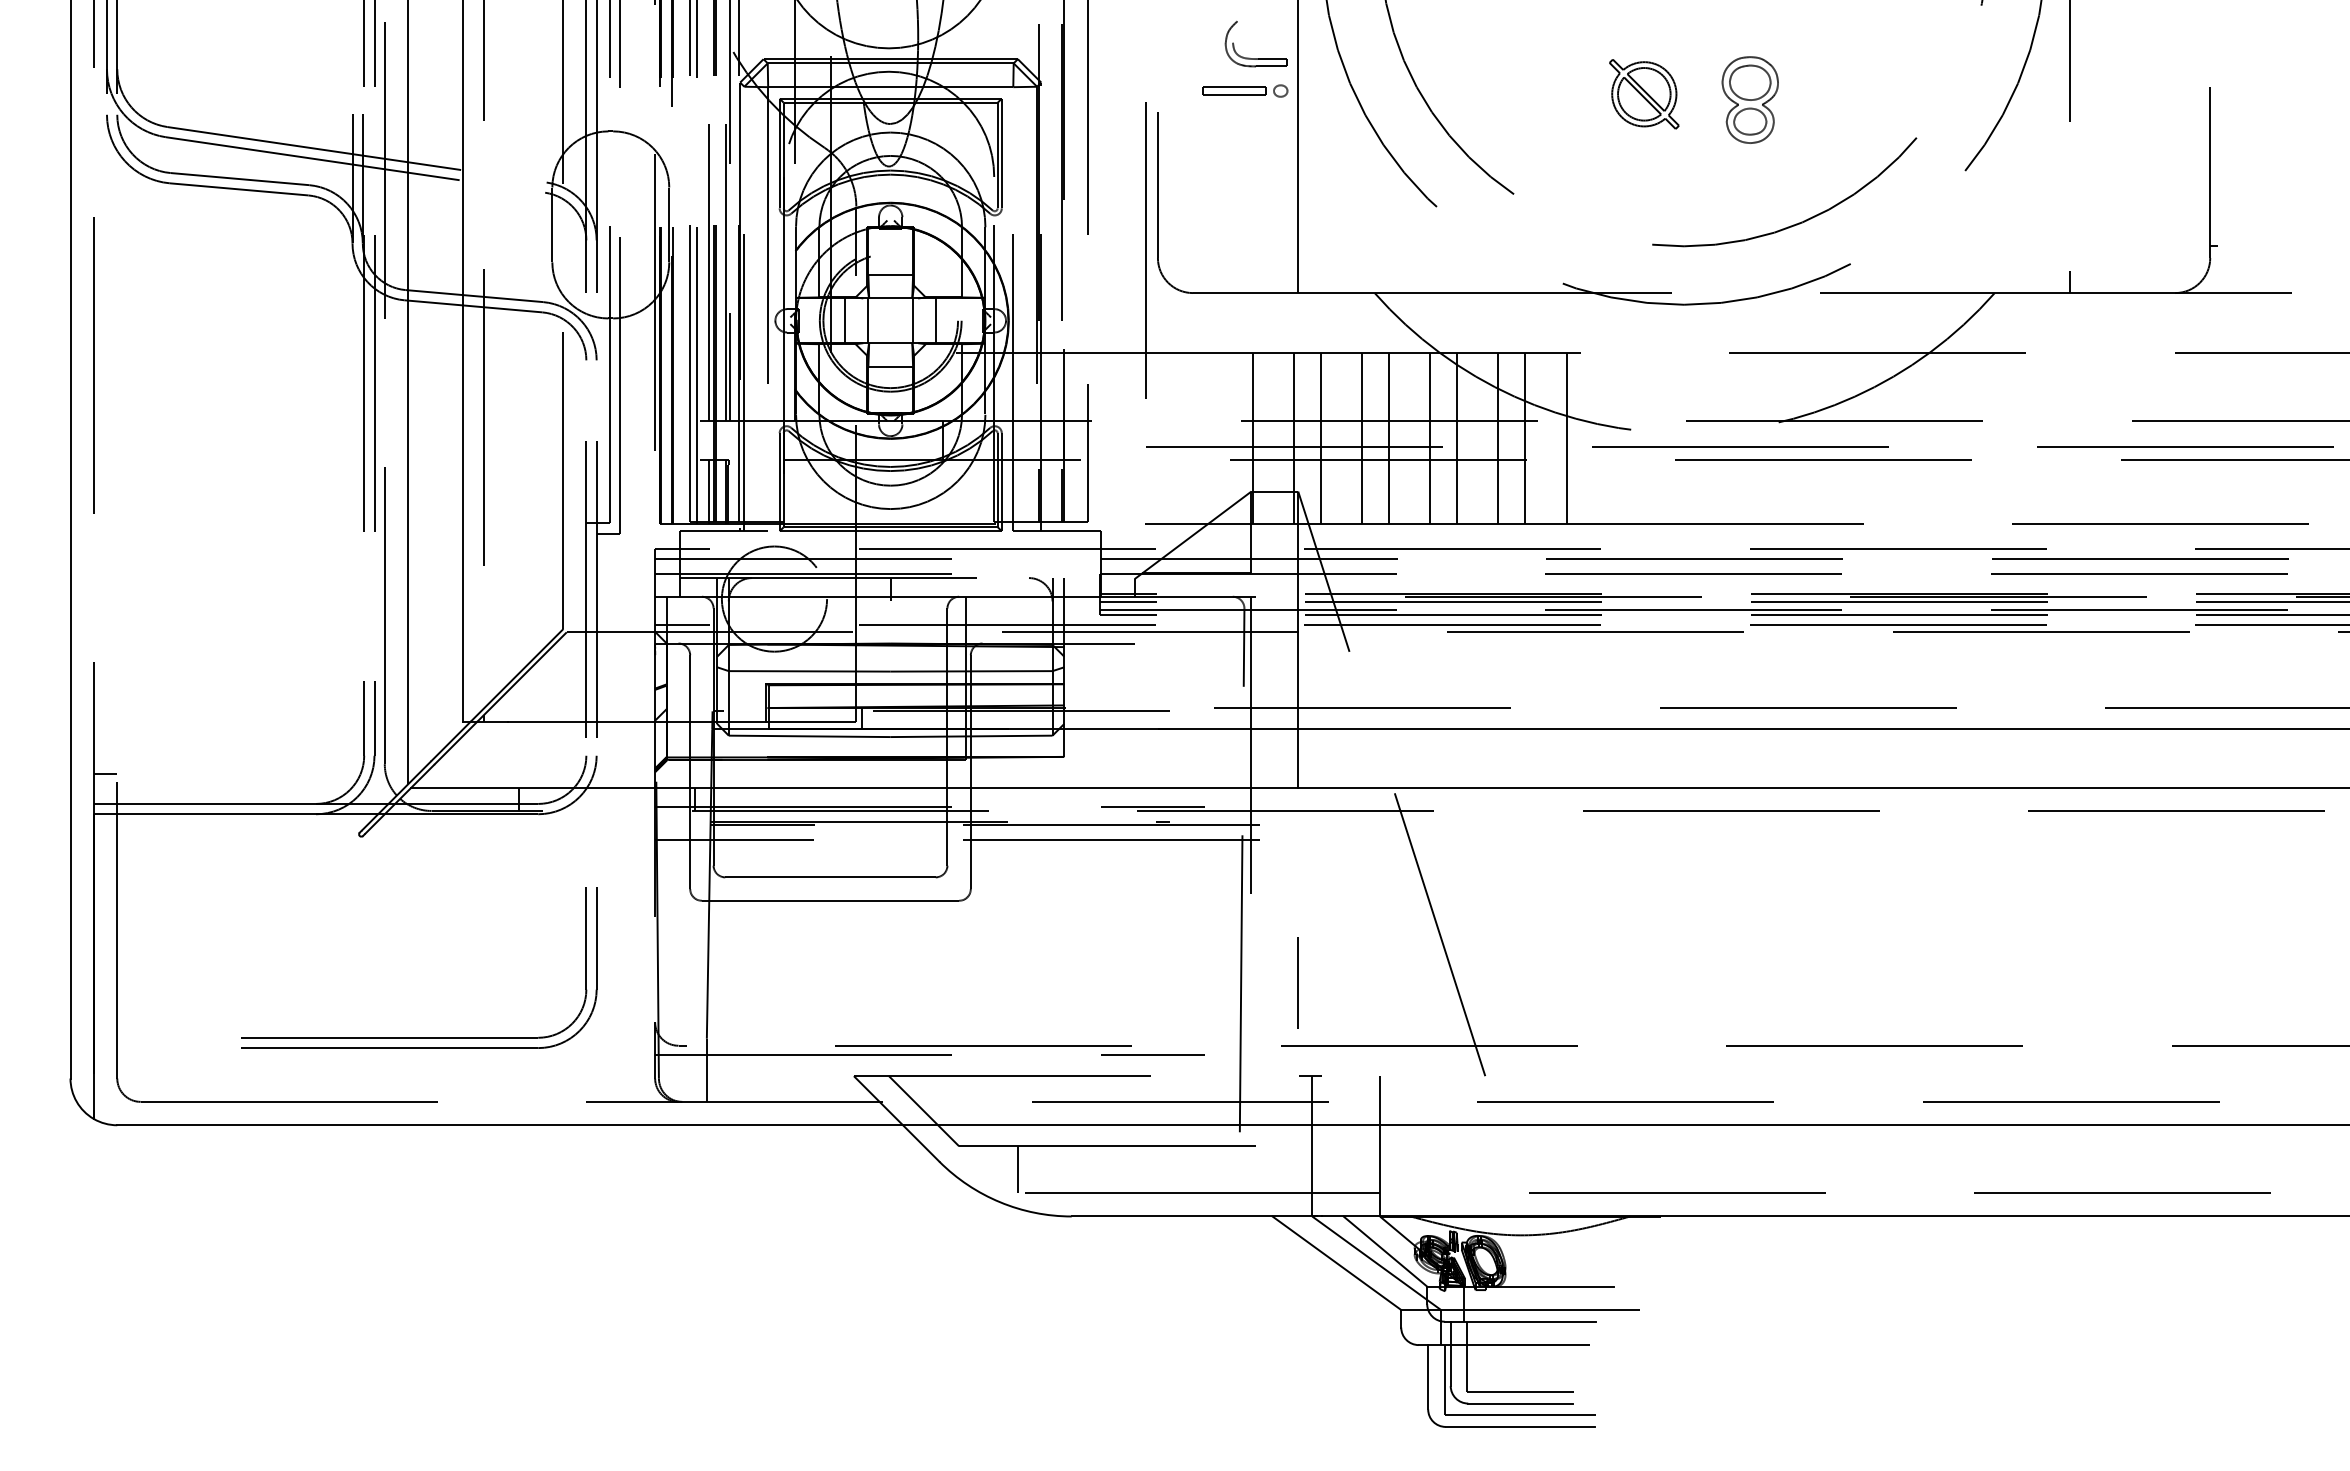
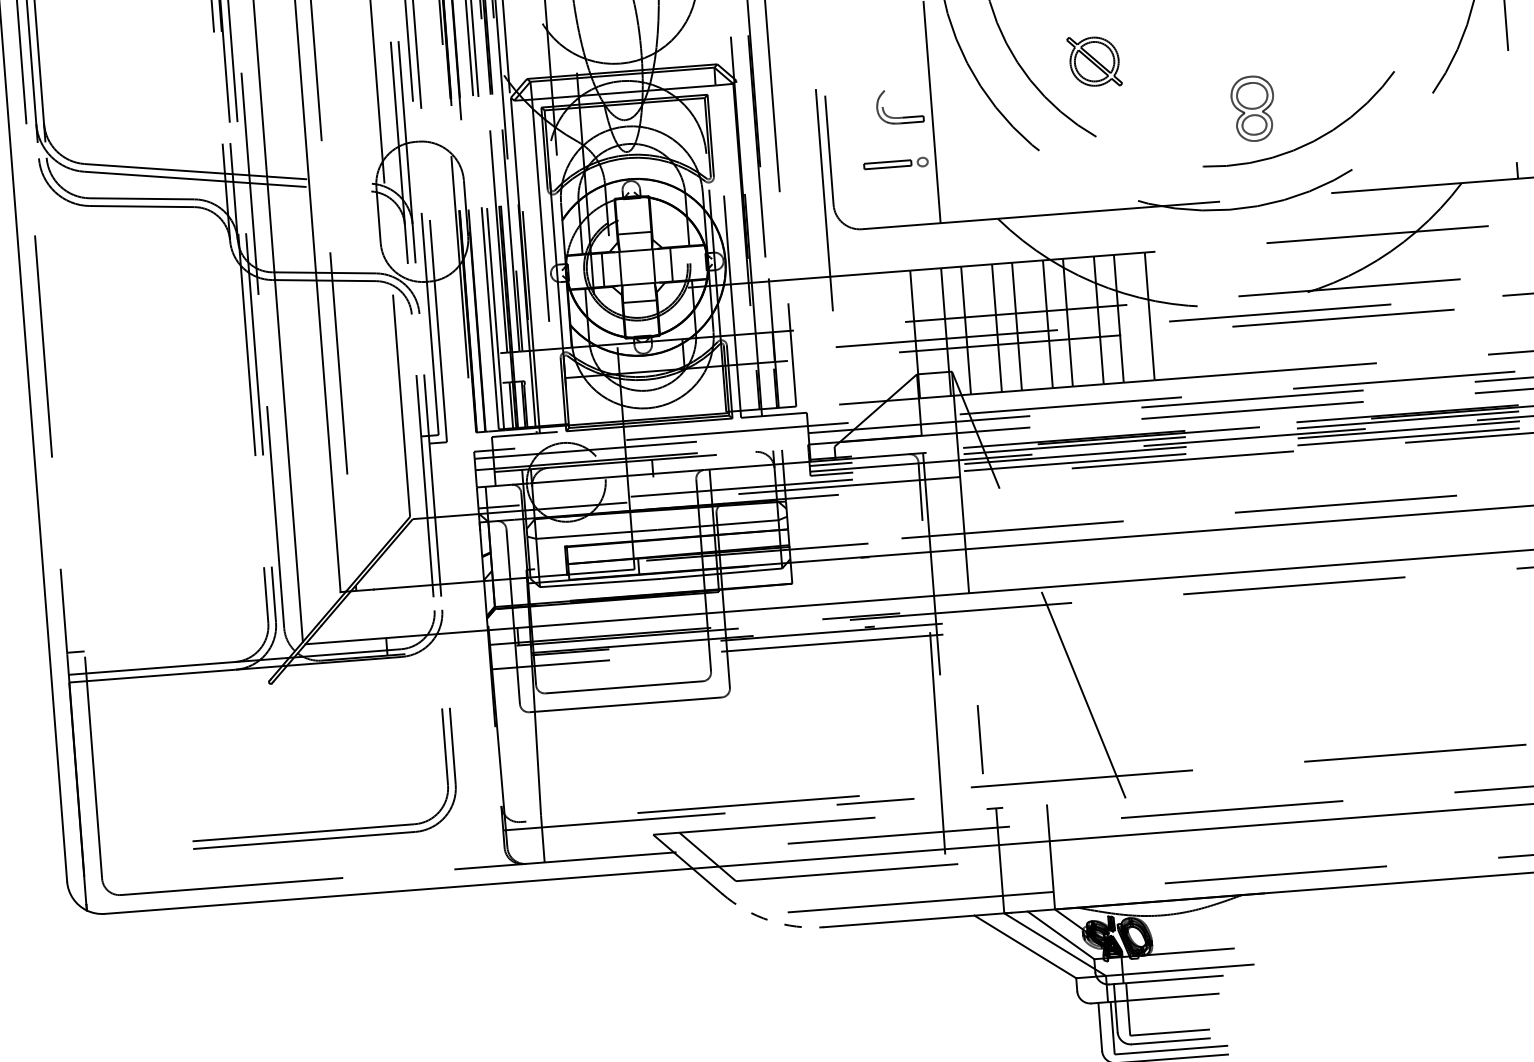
part: (1255, 58) -> (900, 117), moved
part: (1245, 90) -> (896, 163), moved
part: (1644, 94) -> (1094, 61), moved
part: (1749, 99) -> (1252, 108), moved
line: (1017, 1169) -> (781, 895), removed
arc: (1000, 1202) -> (770, 920), solid -> dashed

